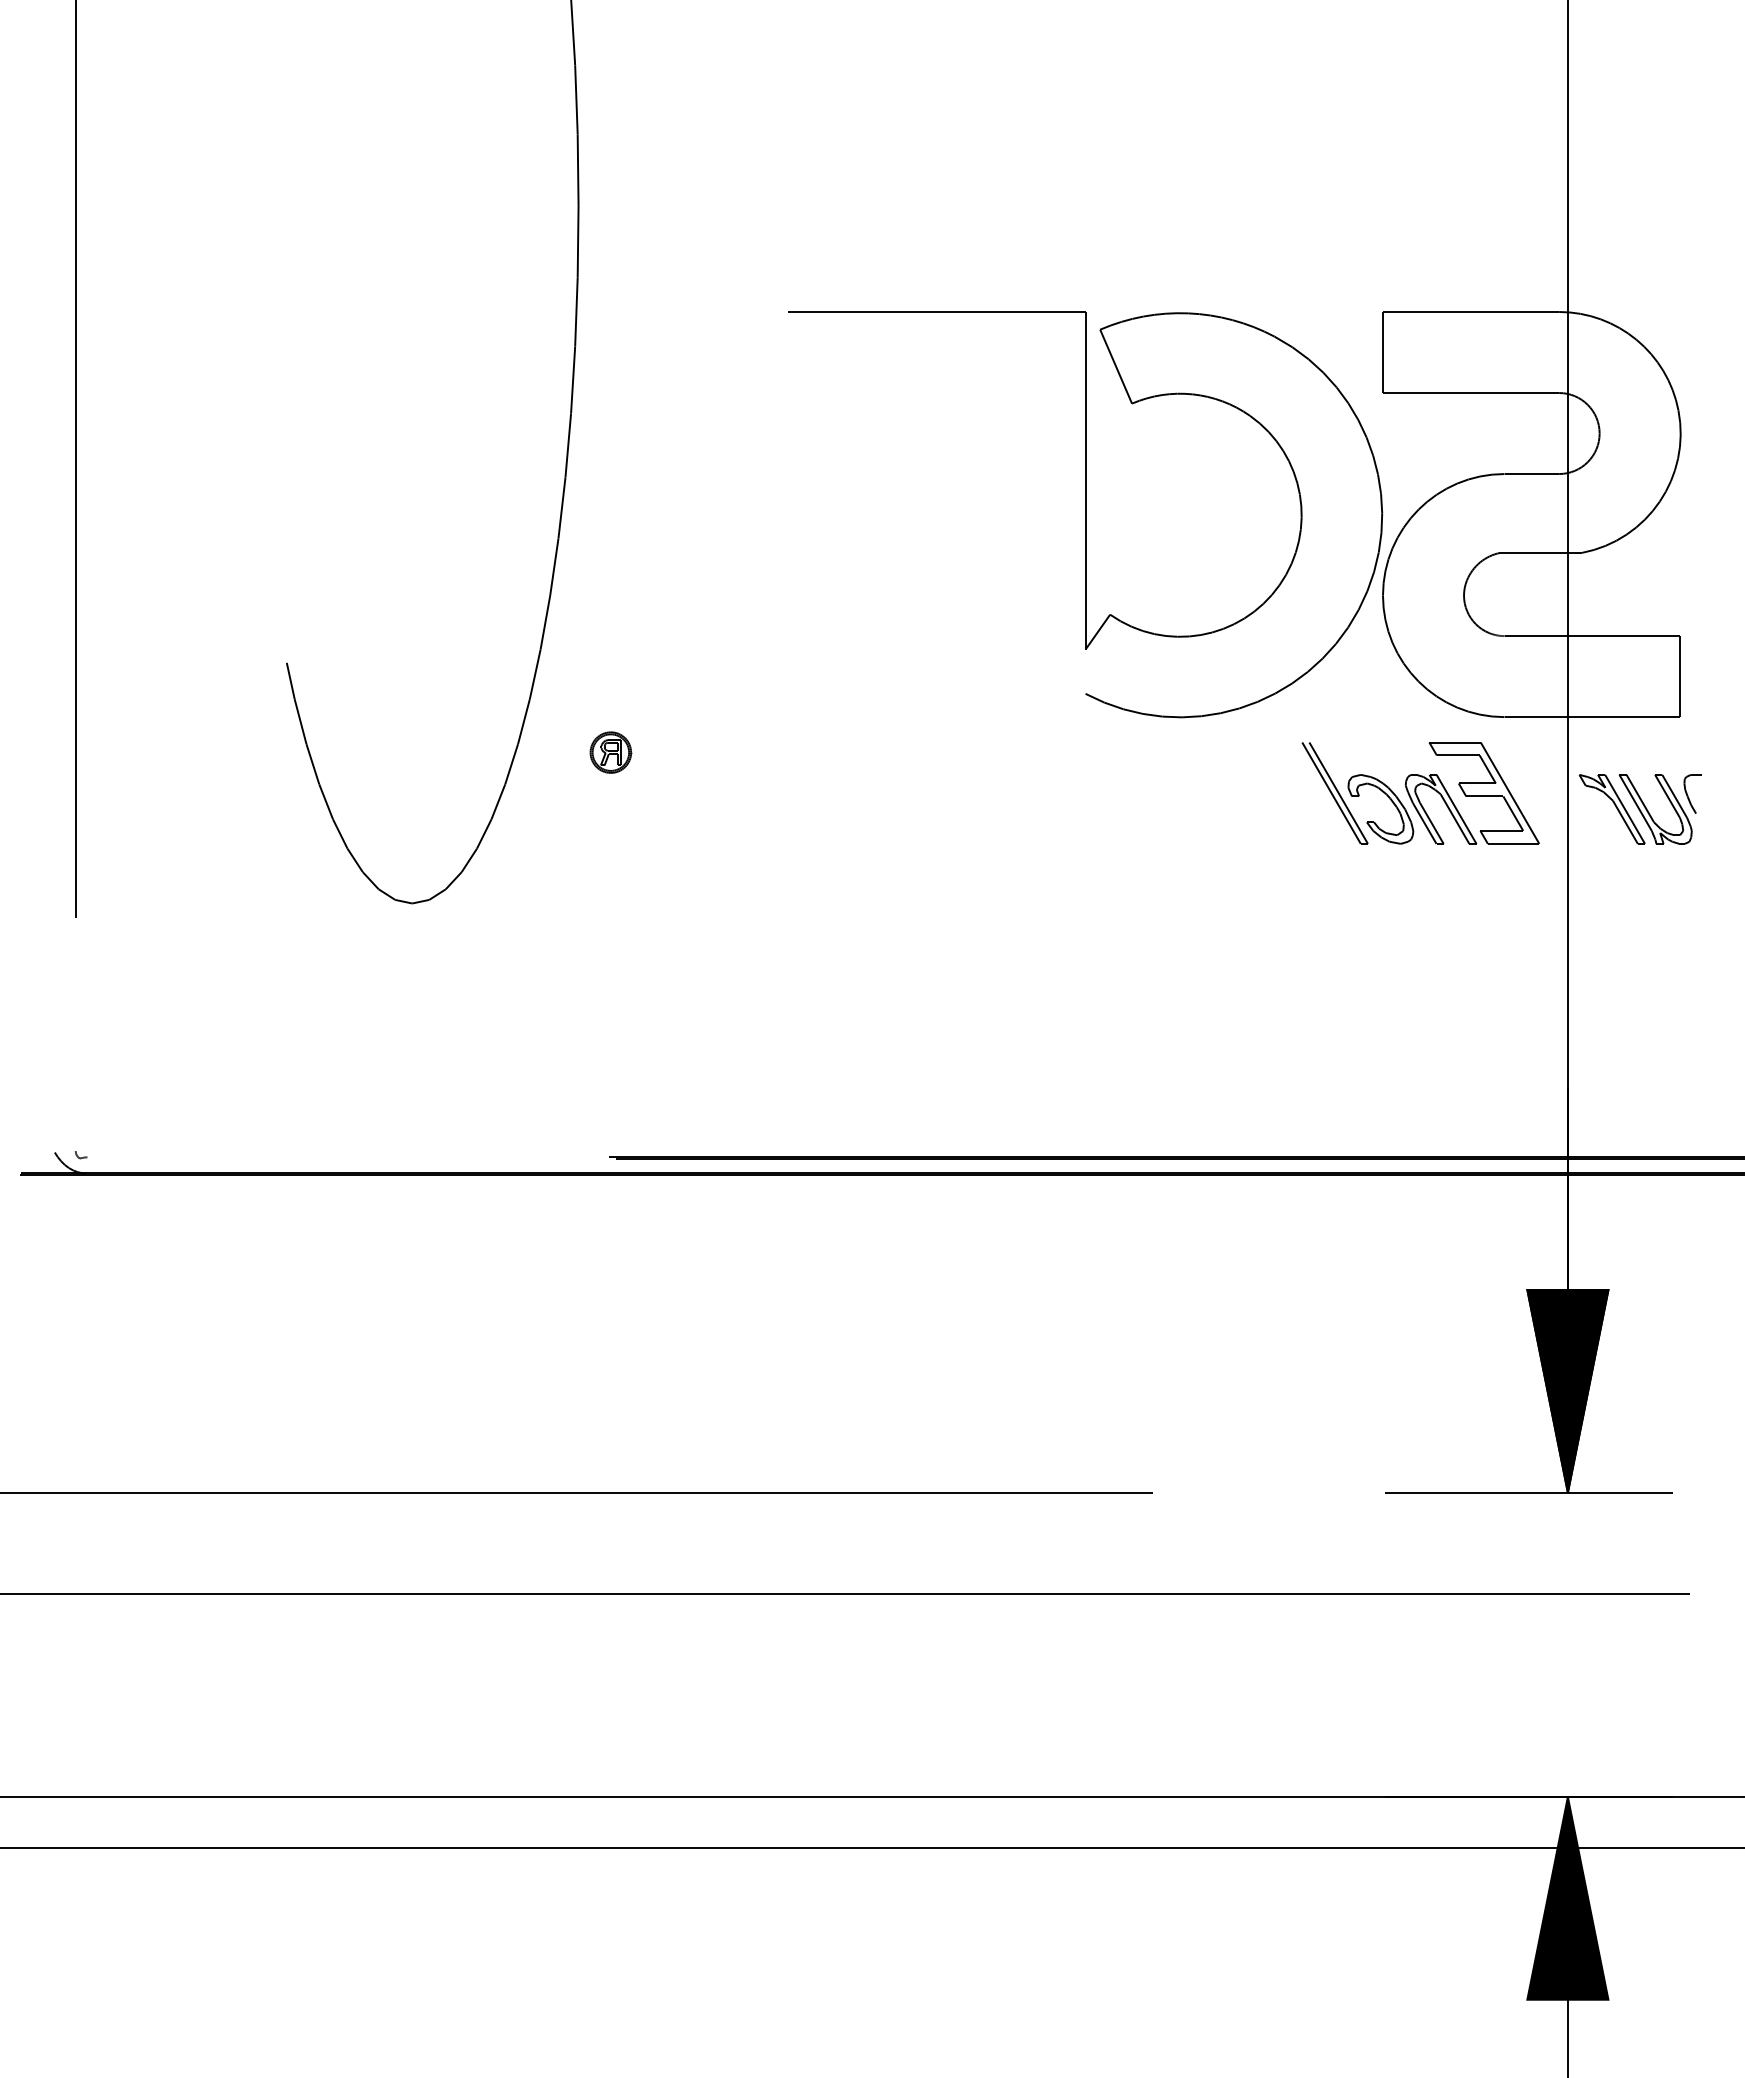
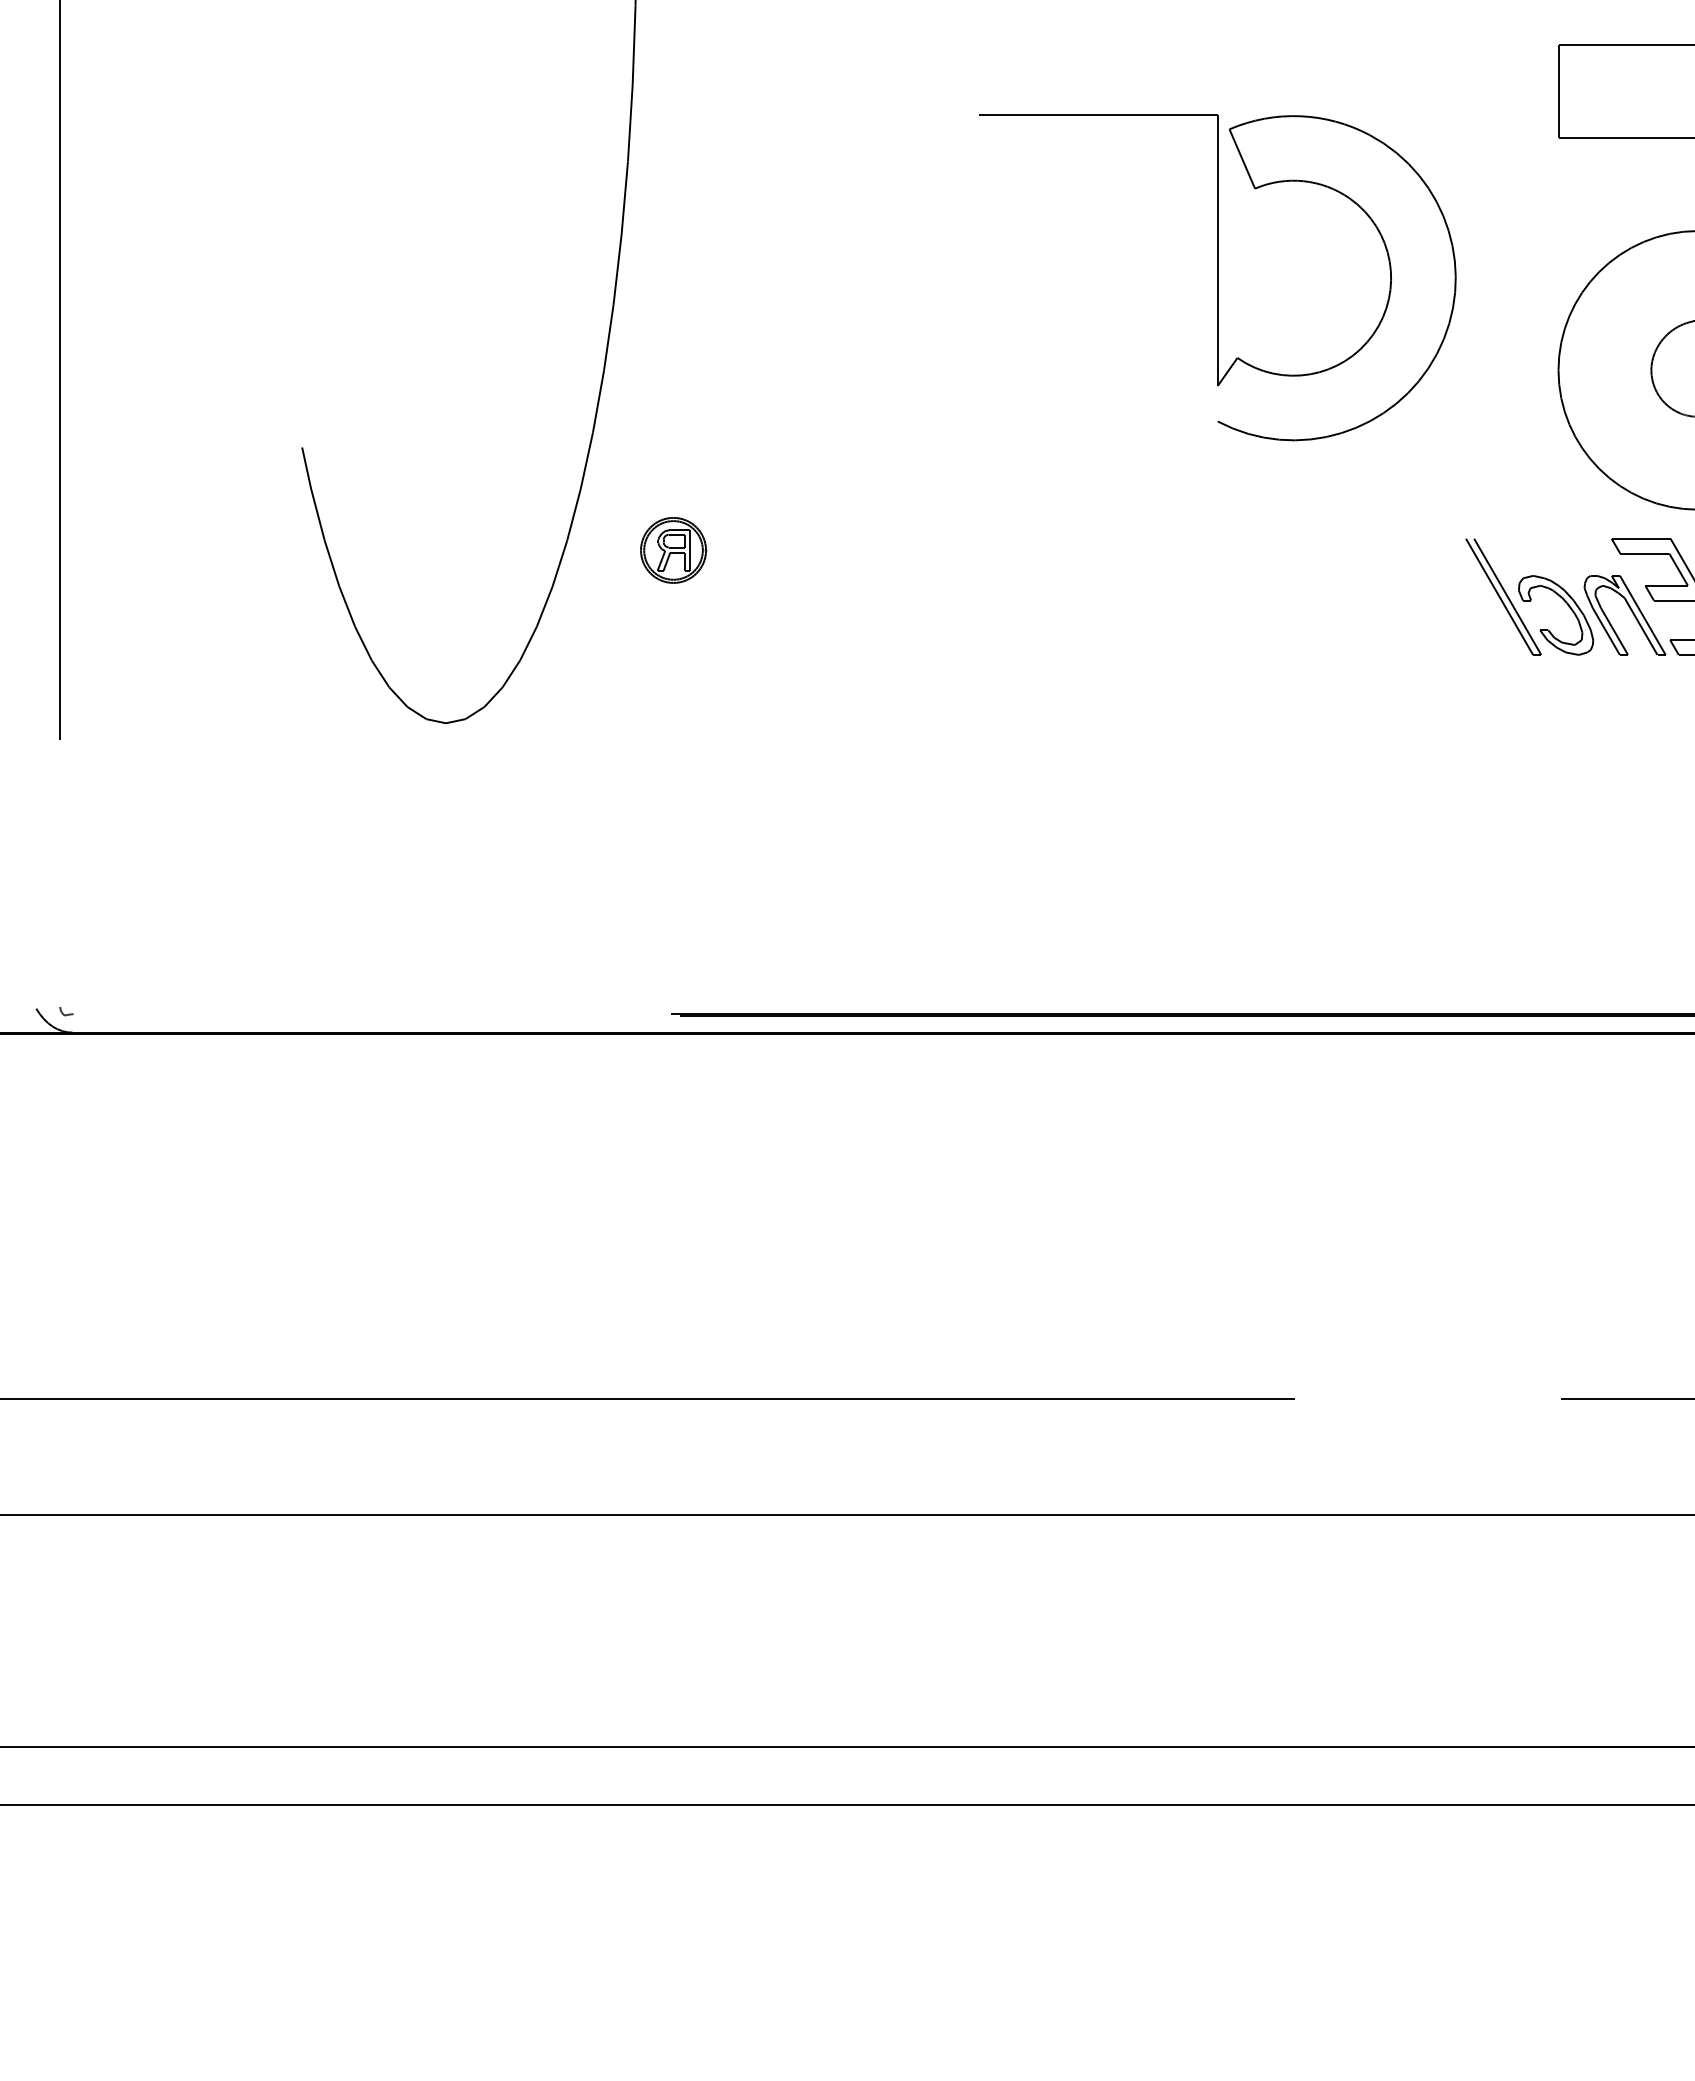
part: (1085, 514) -> (1217, 277), size x0.7
part: (610, 752) -> (673, 550), size x1.4

